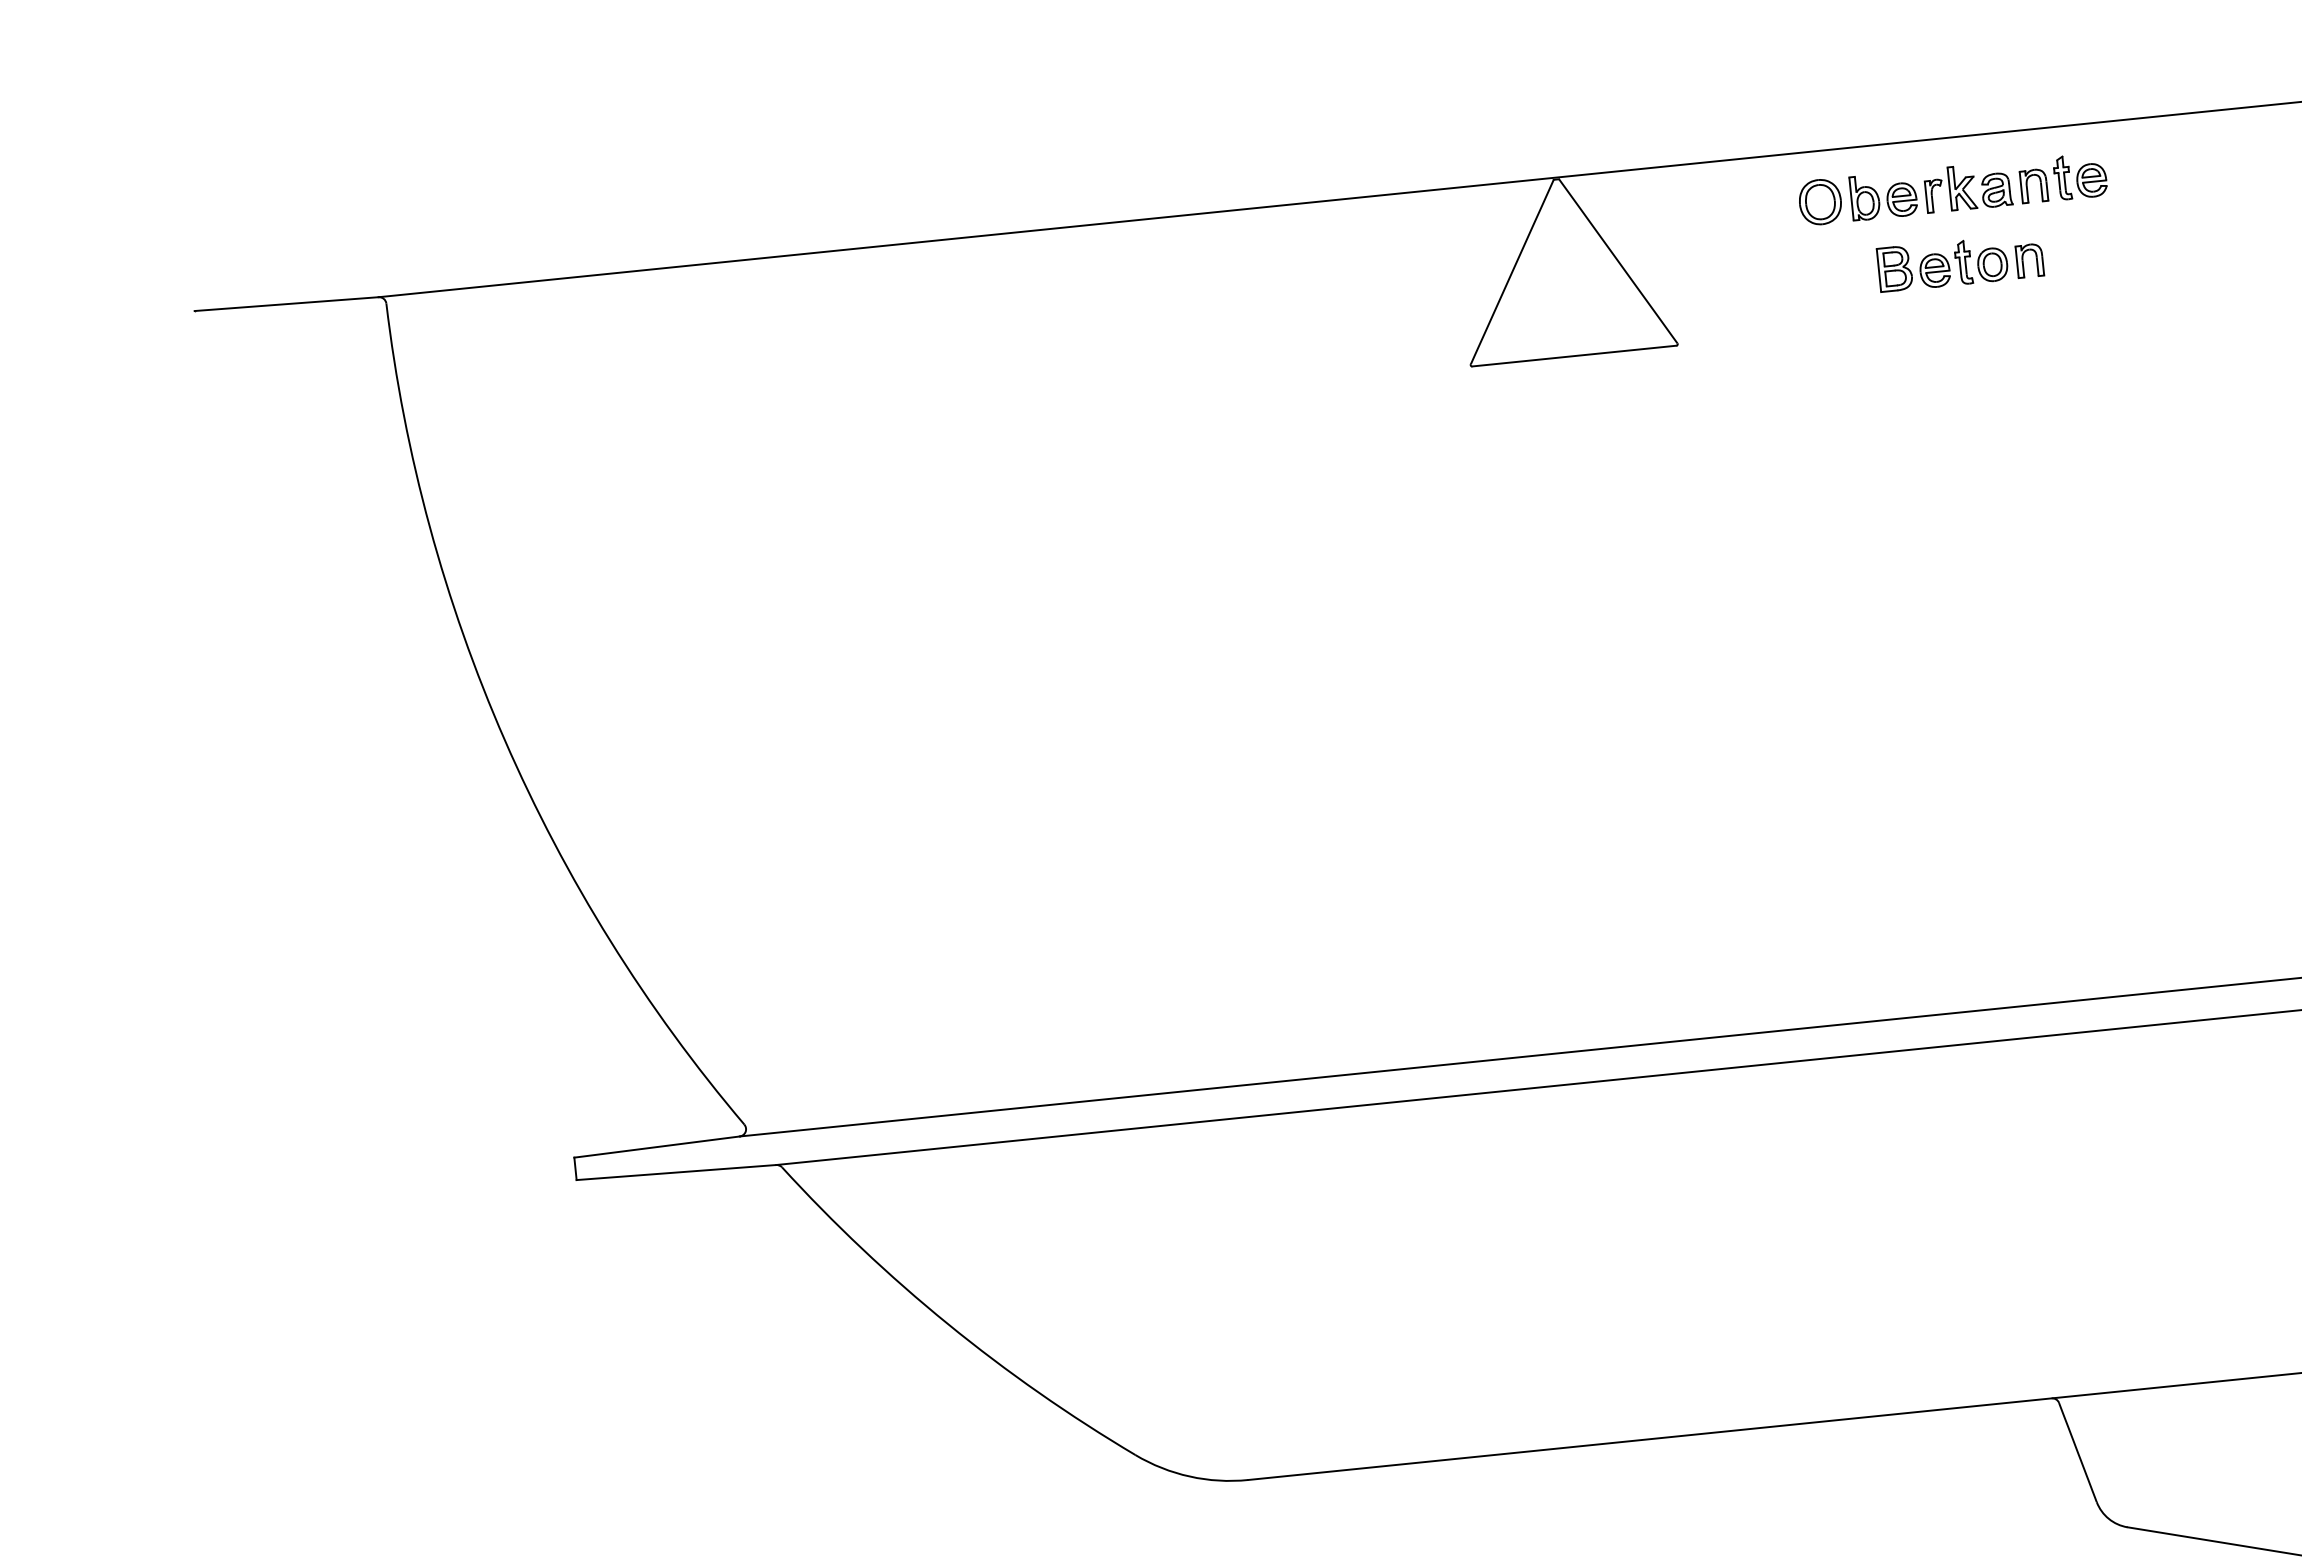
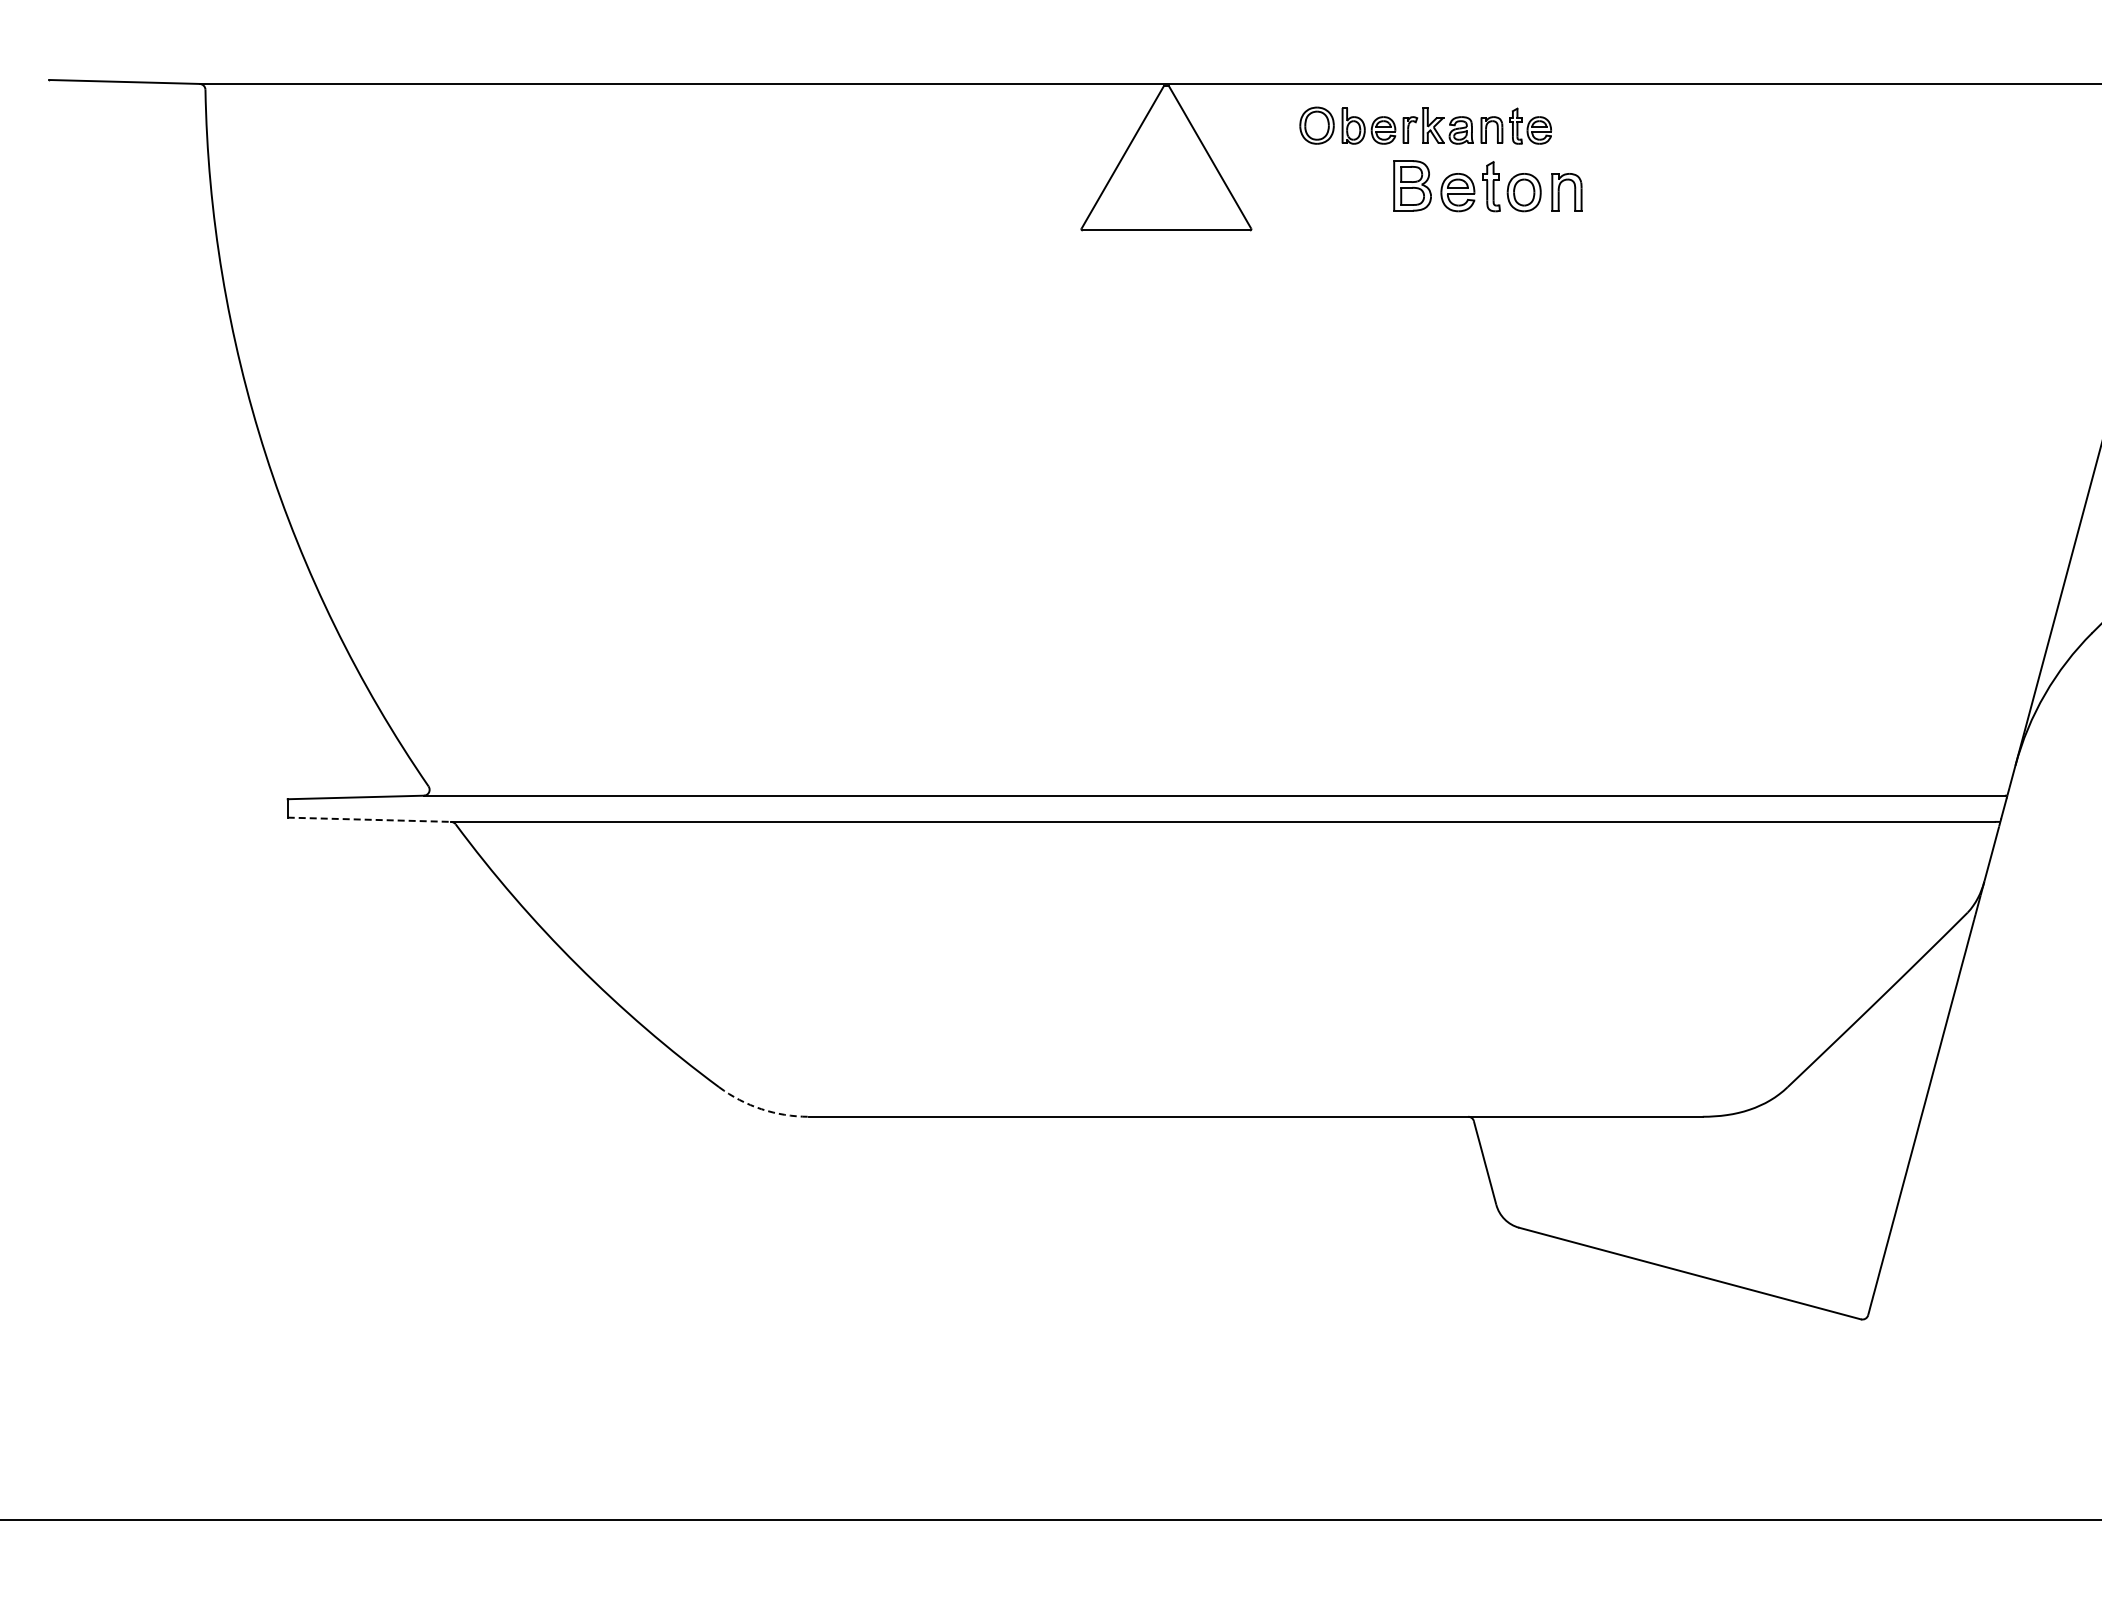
part: (1952, 188) -> (1425, 125), moved
part: (1960, 262) -> (1487, 186), size x1.4
line: (676, 1172) -> (369, 819), solid -> dashed
arc: (1189, 1476) -> (761, 1109), solid -> dashed

